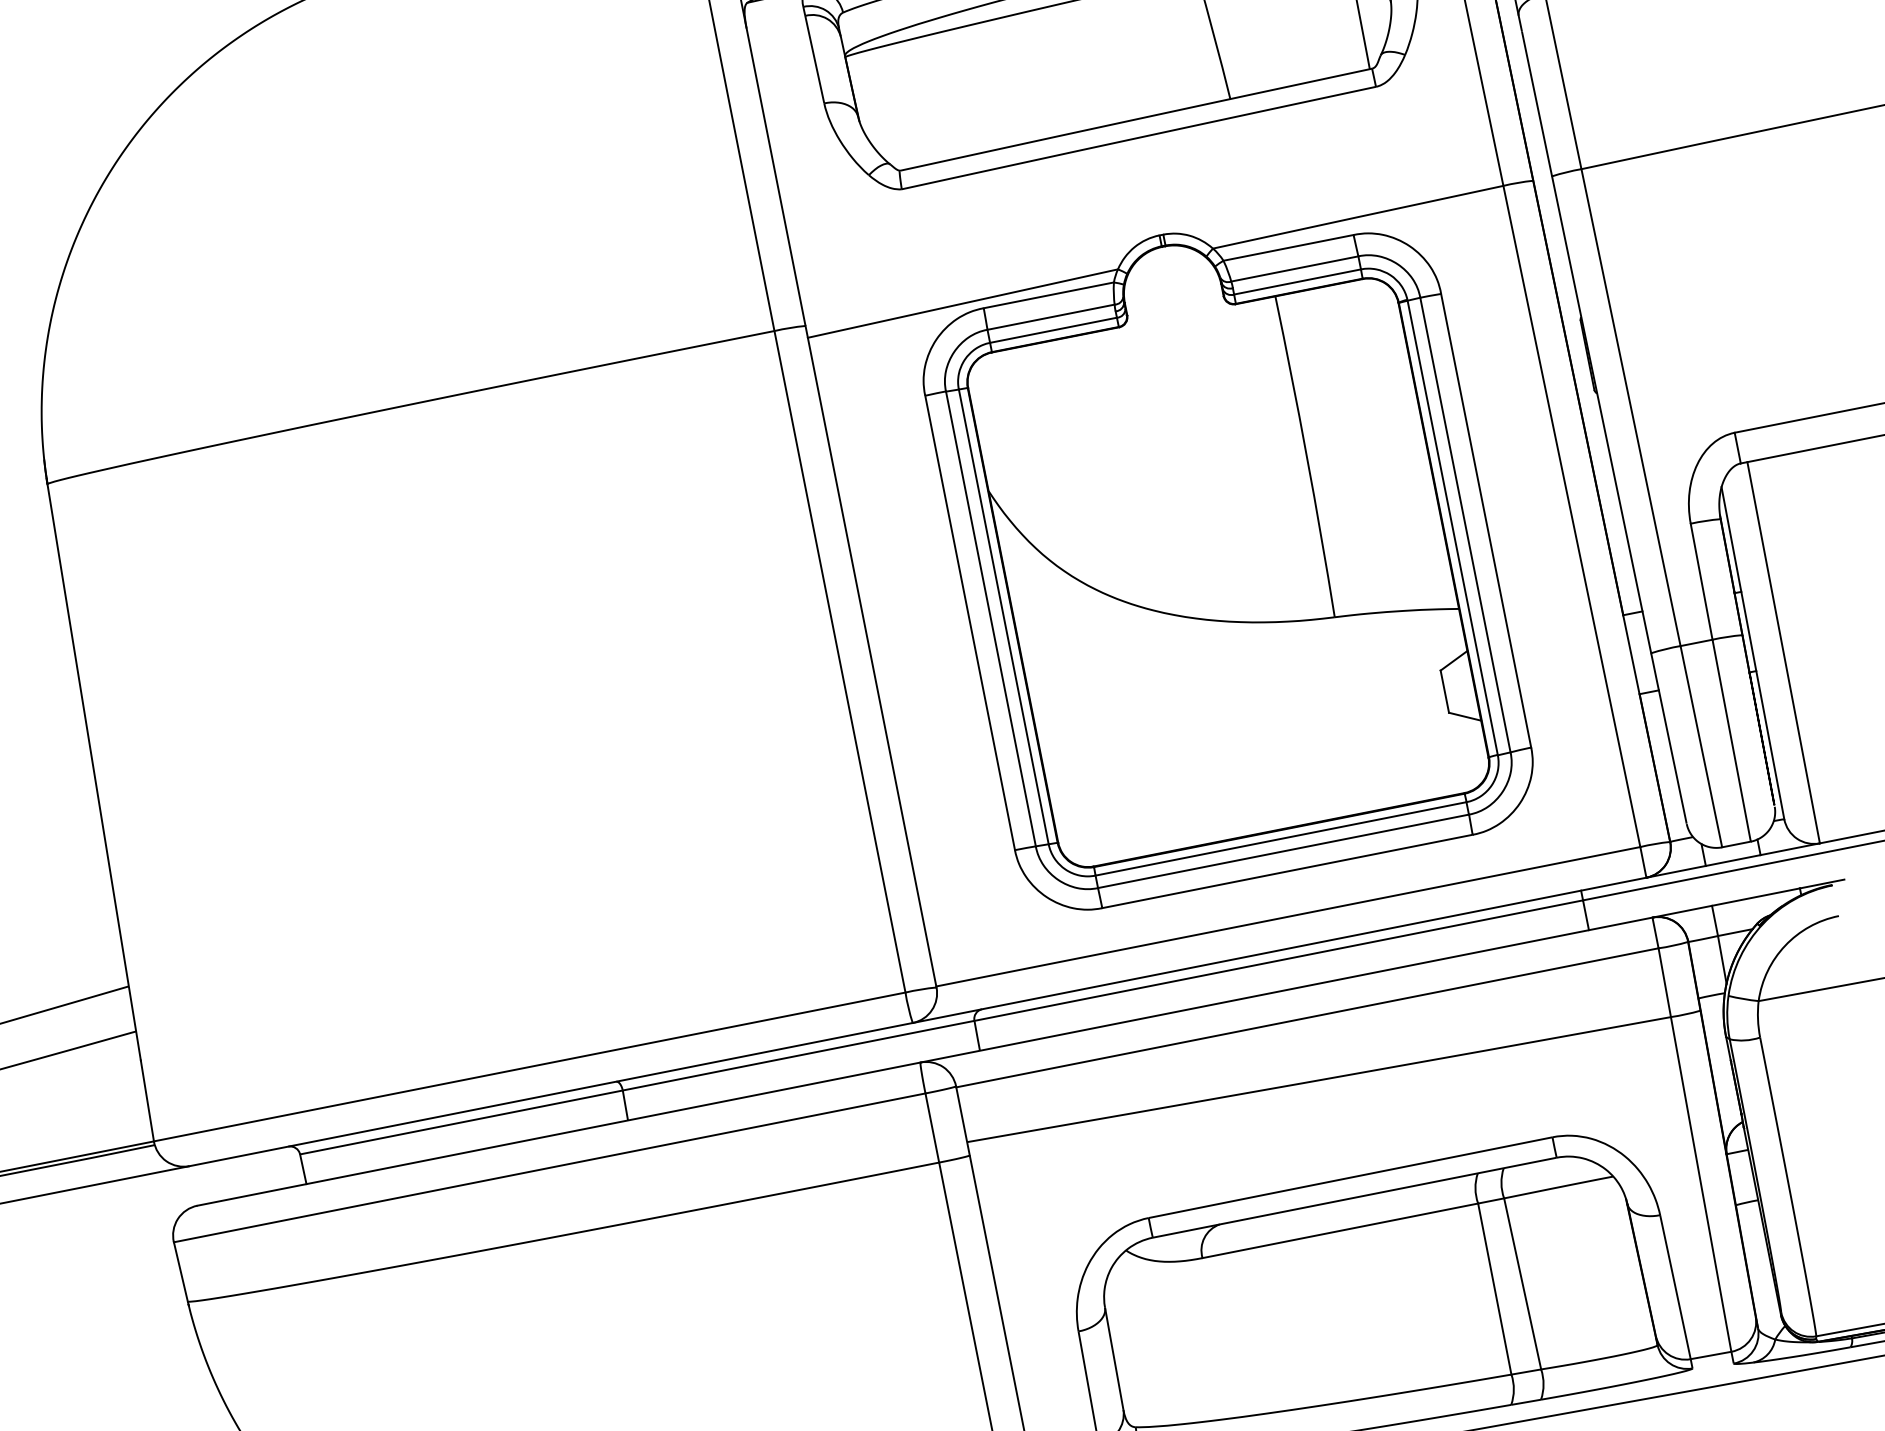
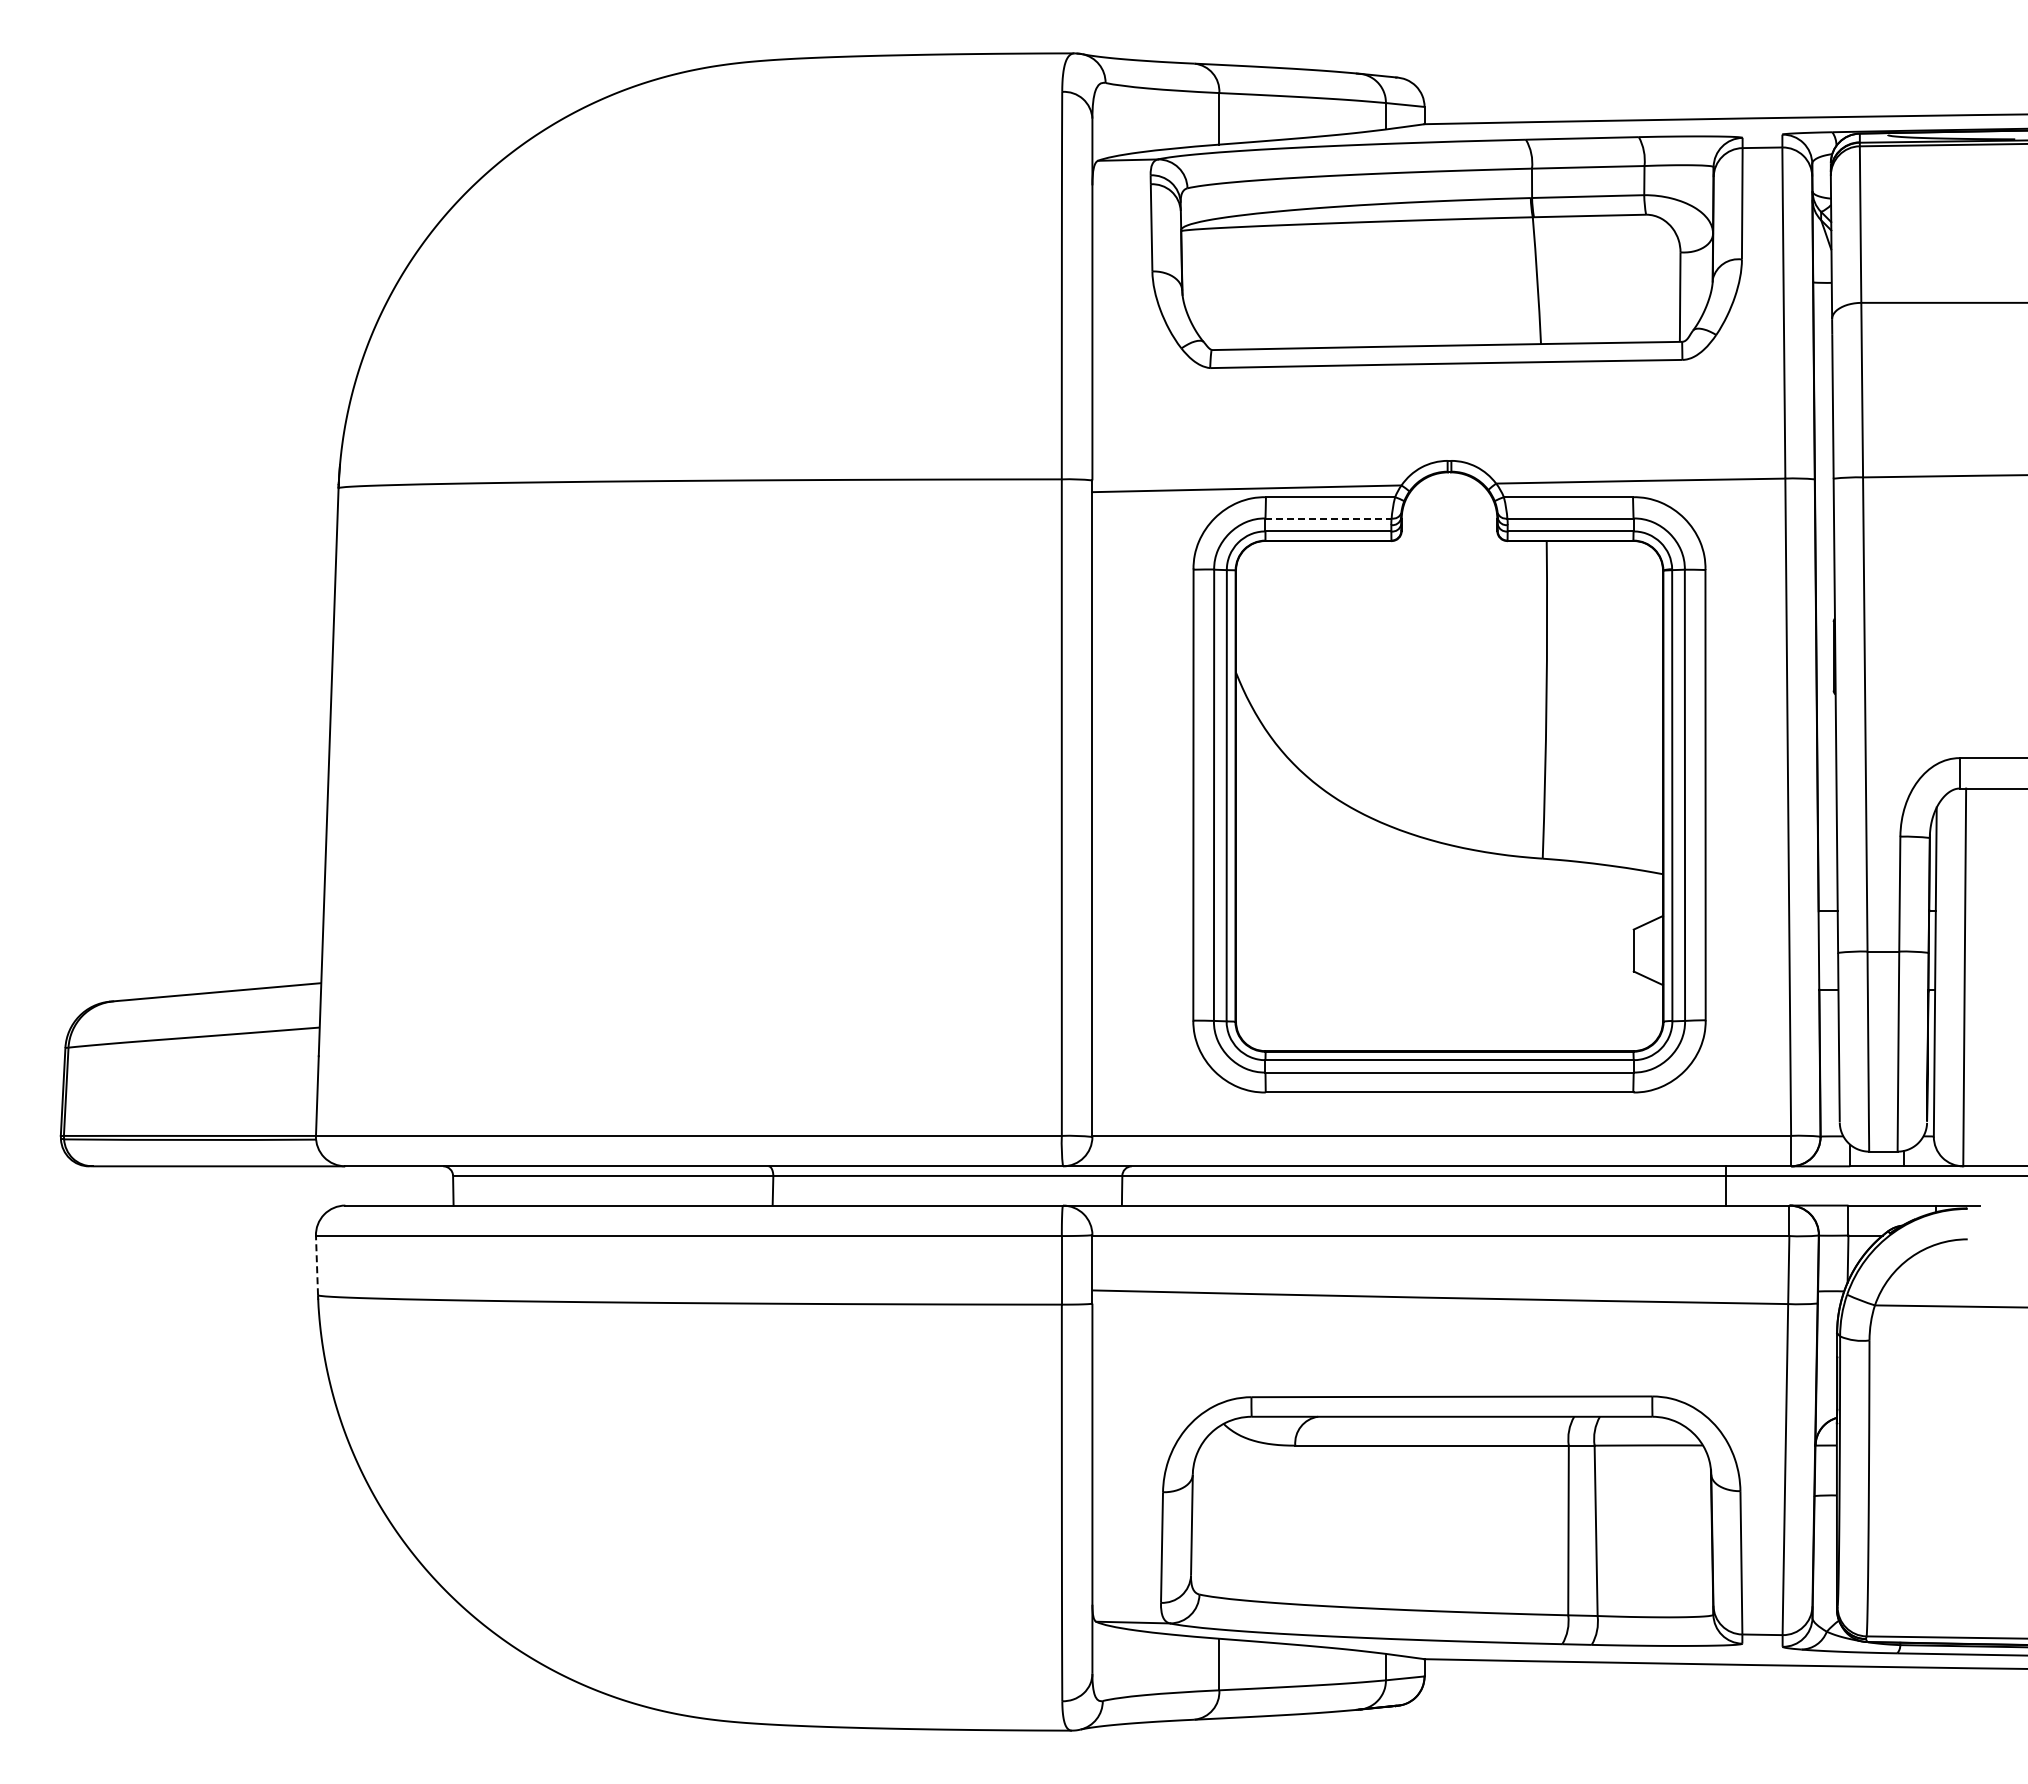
line: (1052, 317) -> (1329, 518), solid -> dashed
line: (181, 1271) -> (317, 1265), solid -> dashed

